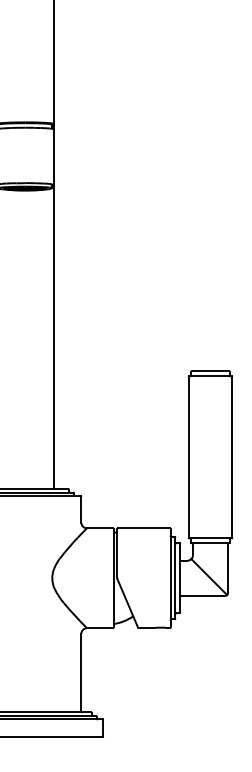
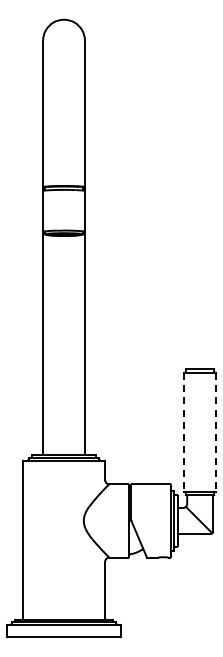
line: (187, 457) -> (183, 432), solid -> dashed
line: (232, 457) -> (216, 432), solid -> dashed

